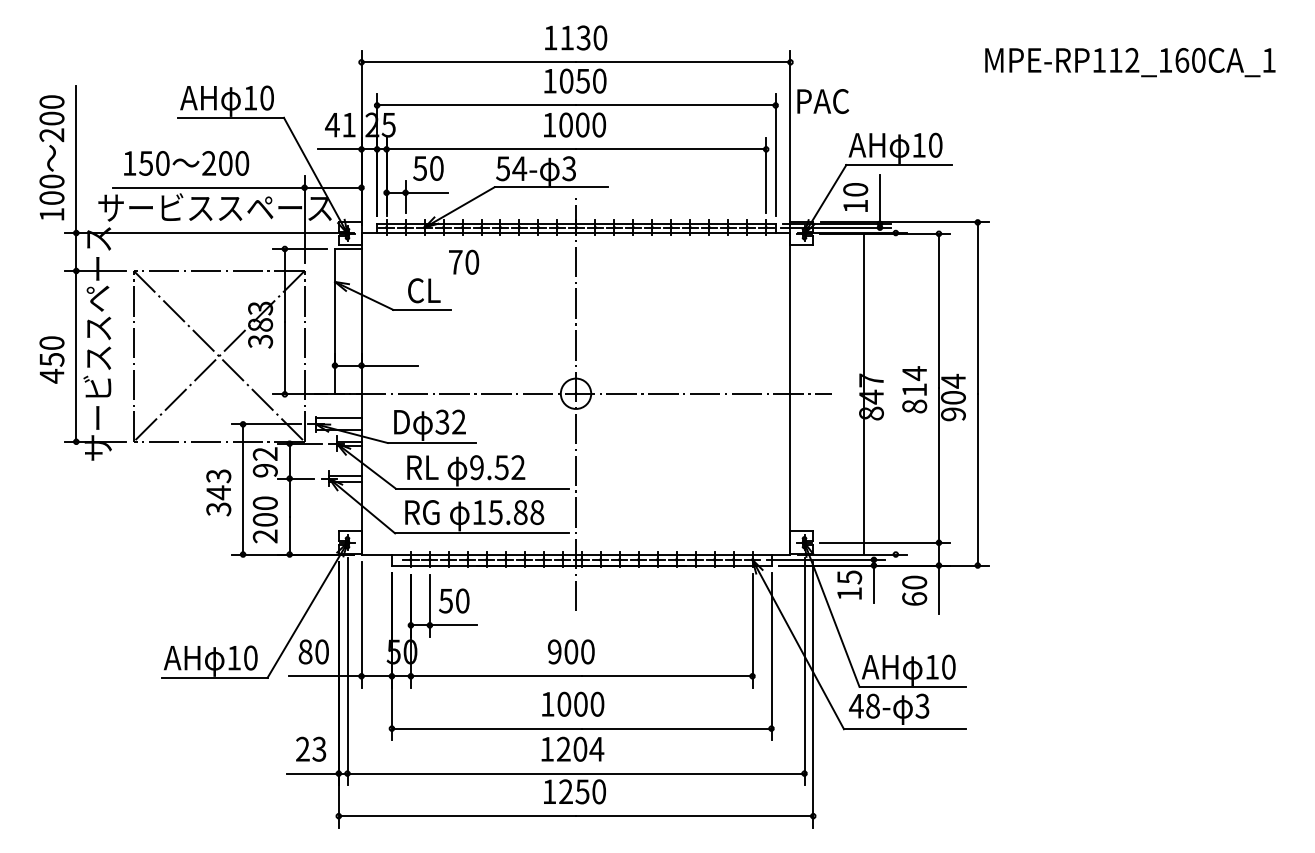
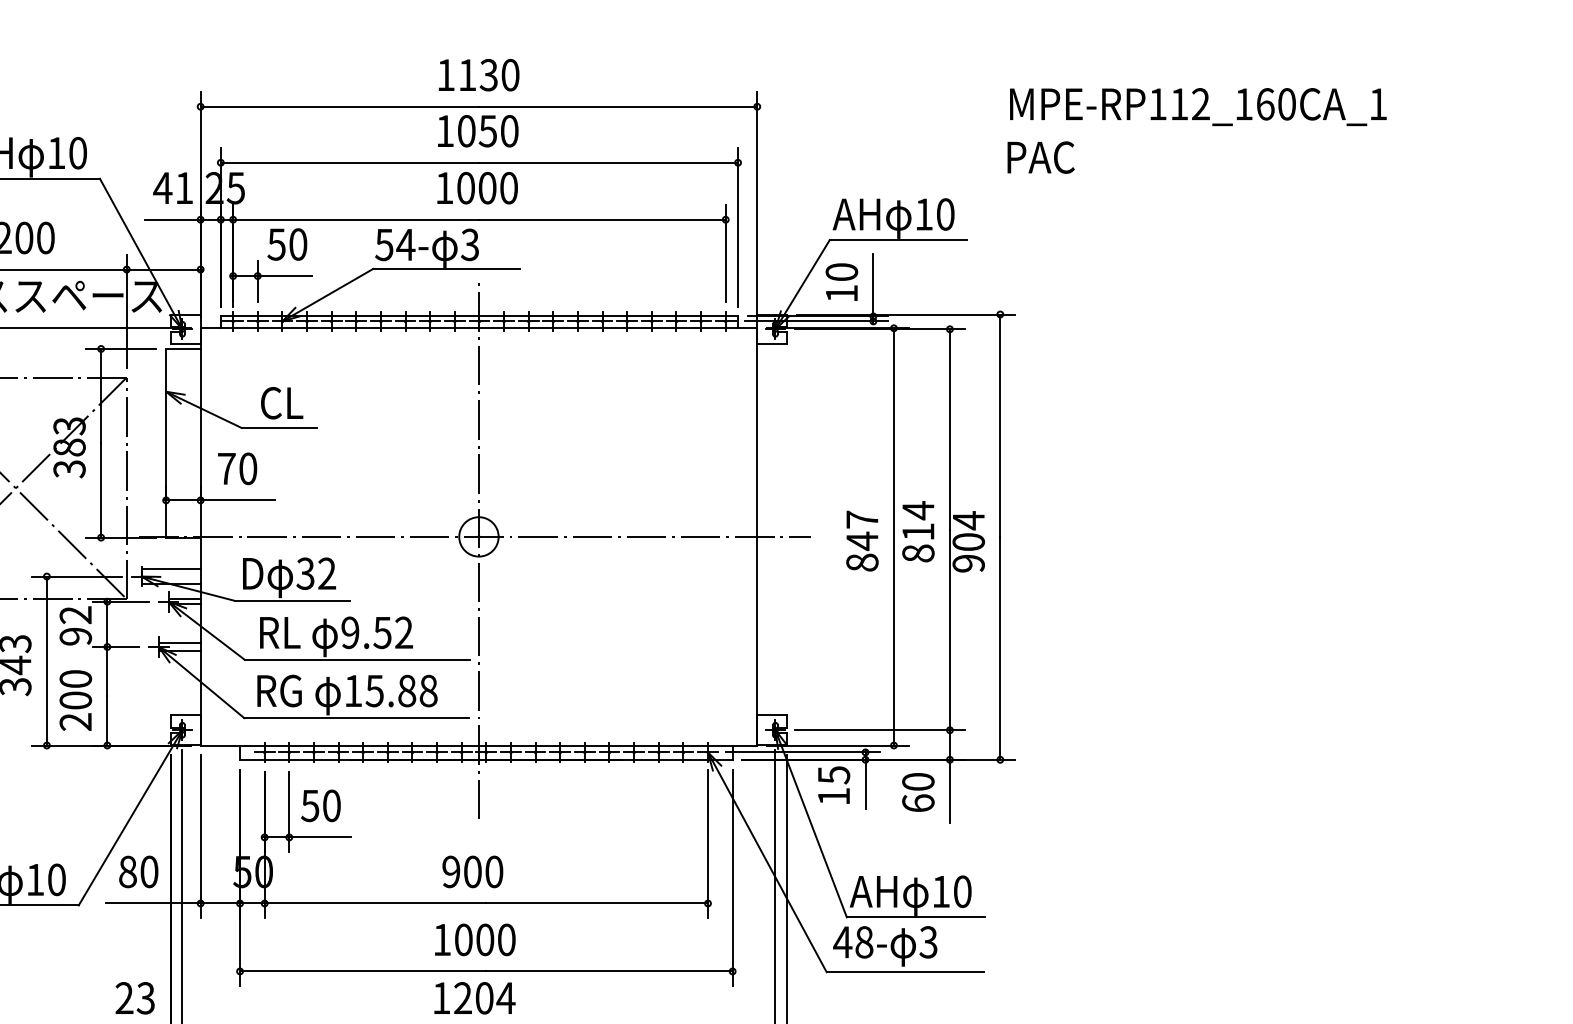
text: (823, 101) -> (1041, 157), moved
text: (464, 261) -> (238, 467), moved
line: (863, 393) -> (893, 536), moved

